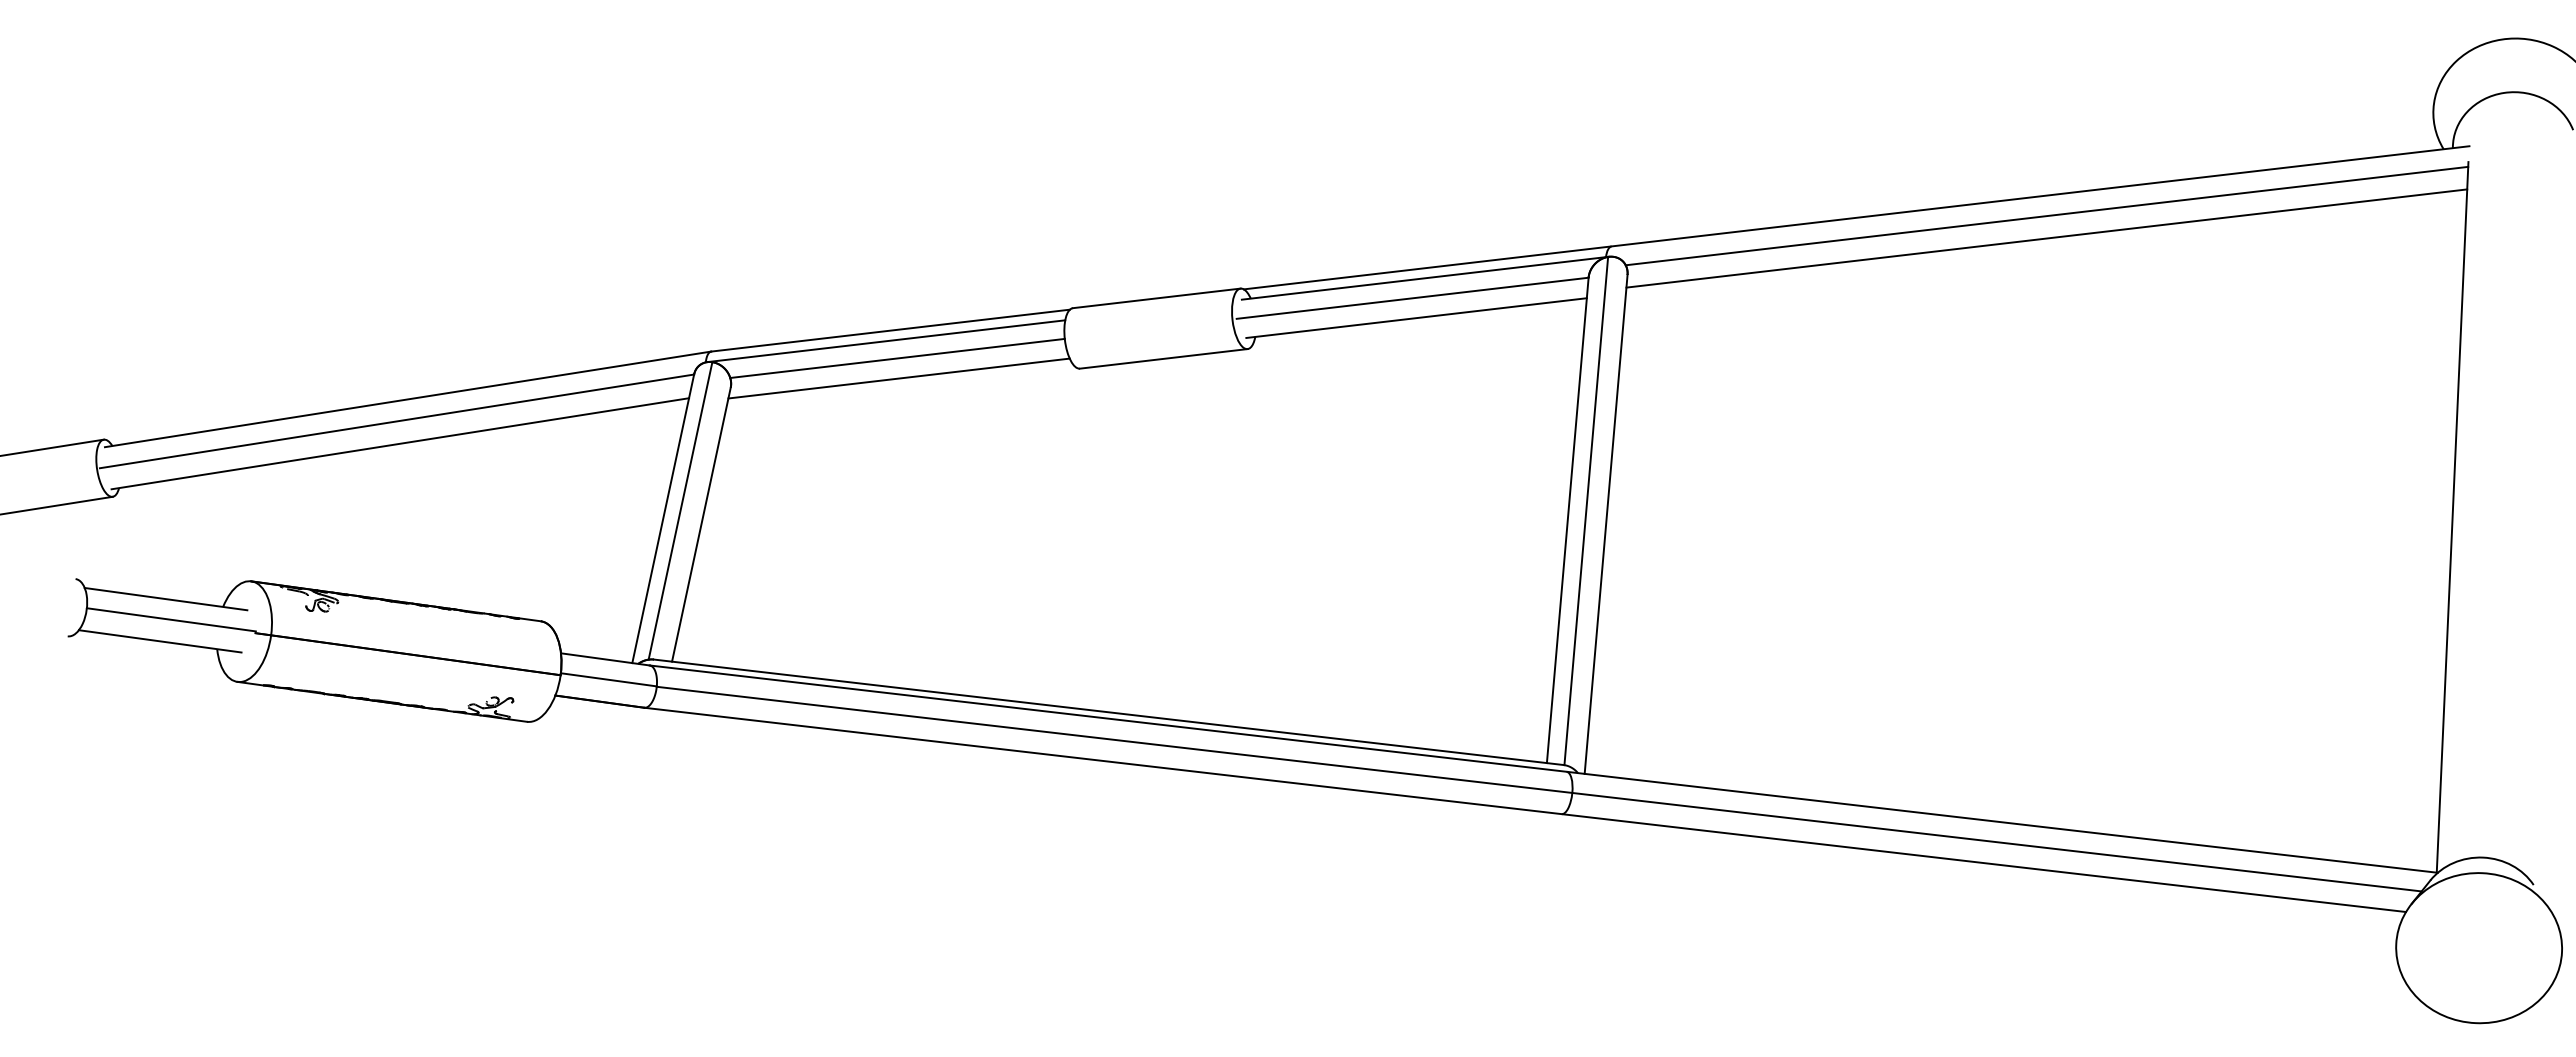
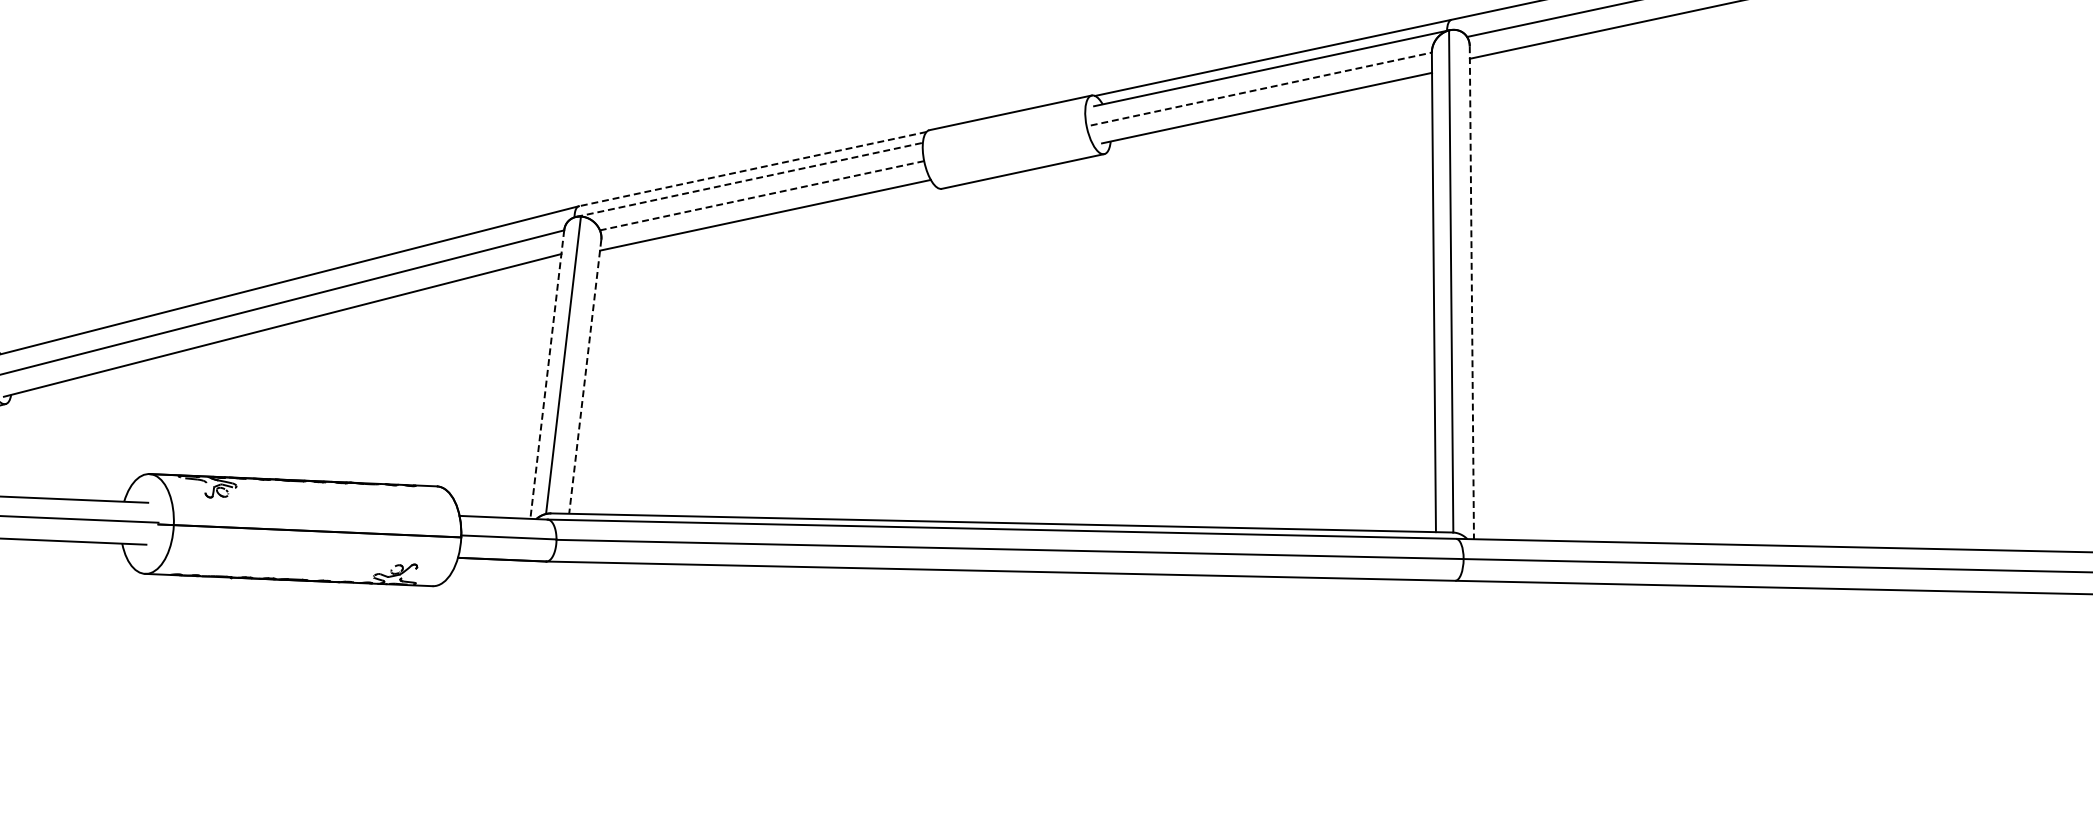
line: (1413, 298) -> (1262, 89), solid -> dashed
line: (890, 330) -> (752, 169), solid -> dashed
line: (886, 341) -> (749, 180), solid -> dashed
line: (897, 358) -> (762, 195), solid -> dashed
line: (663, 518) -> (547, 374), solid -> dashed
line: (1606, 524) -> (1472, 292), solid -> dashed
line: (701, 525) -> (585, 377), solid -> dashed

